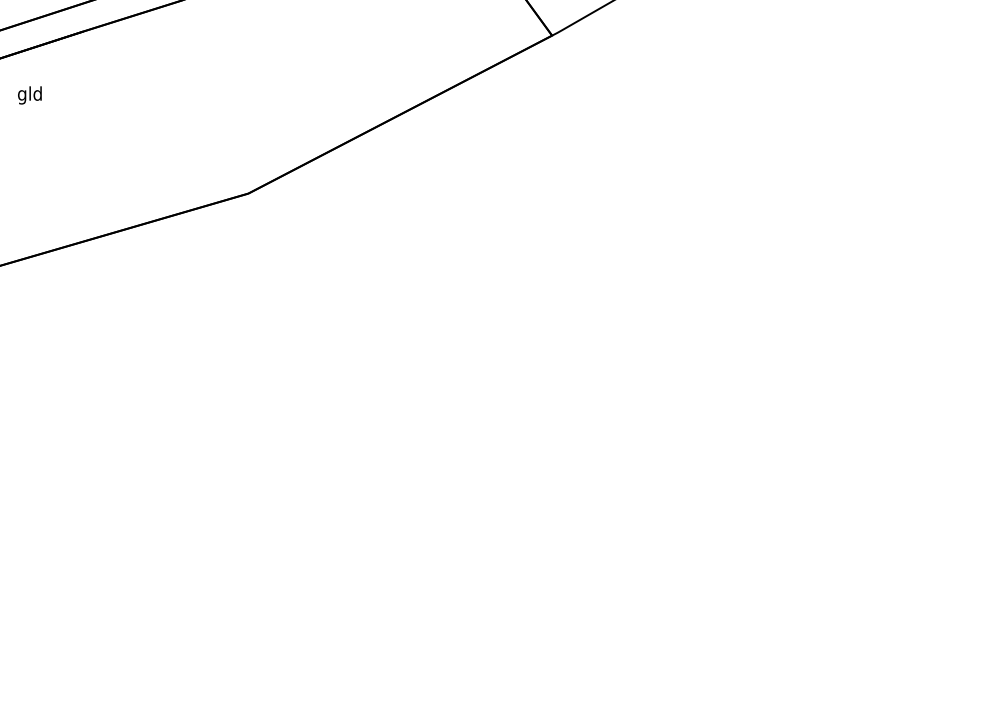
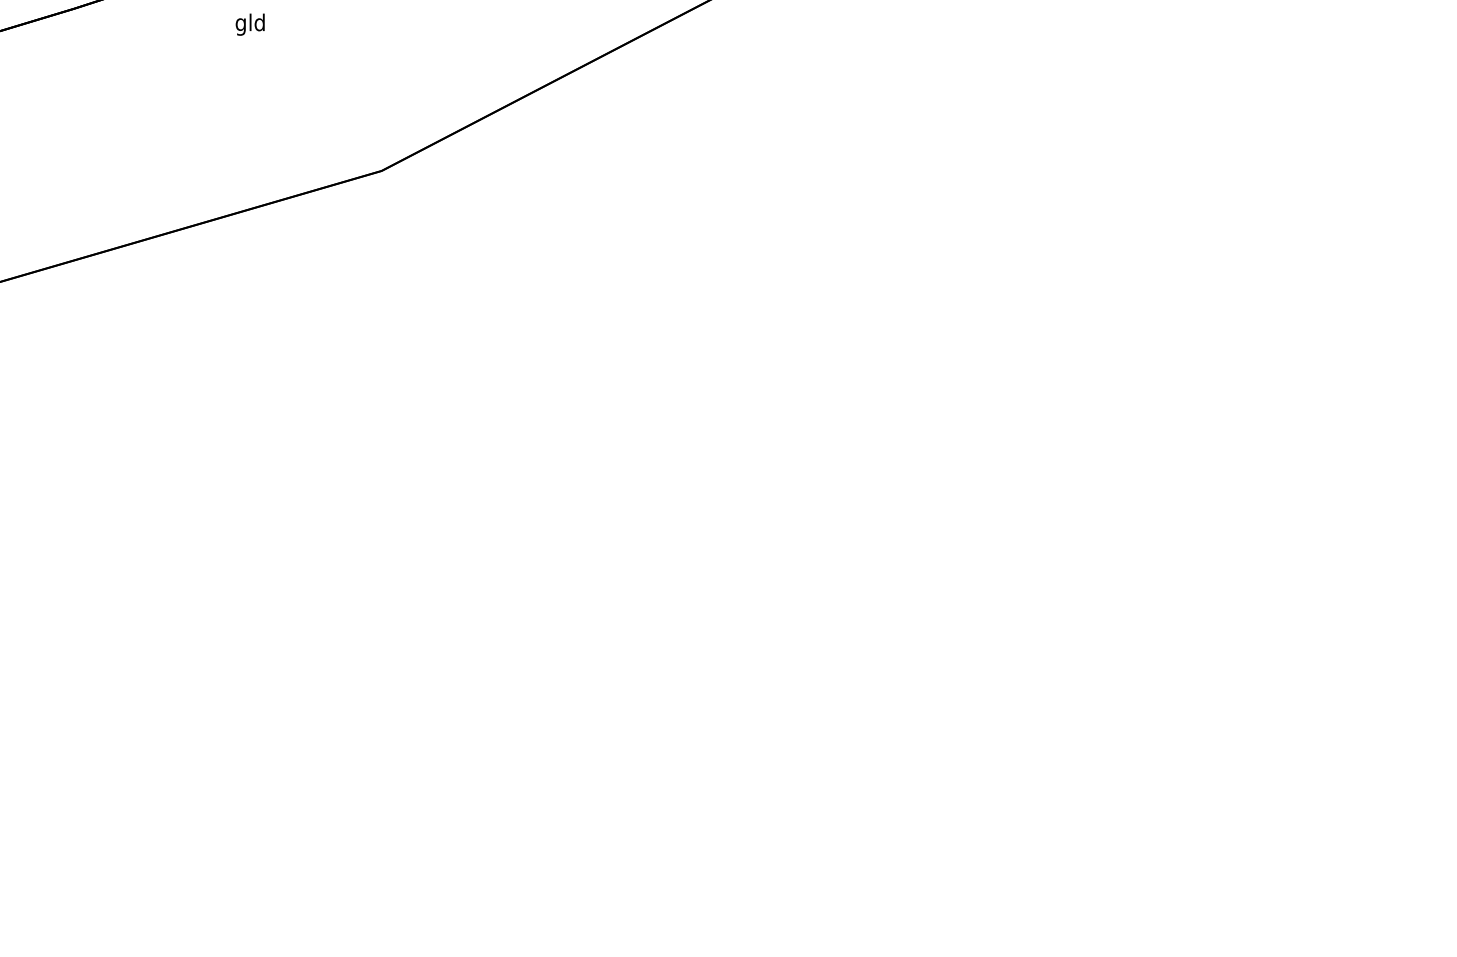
text: (29, 95) -> (249, 24), moved

